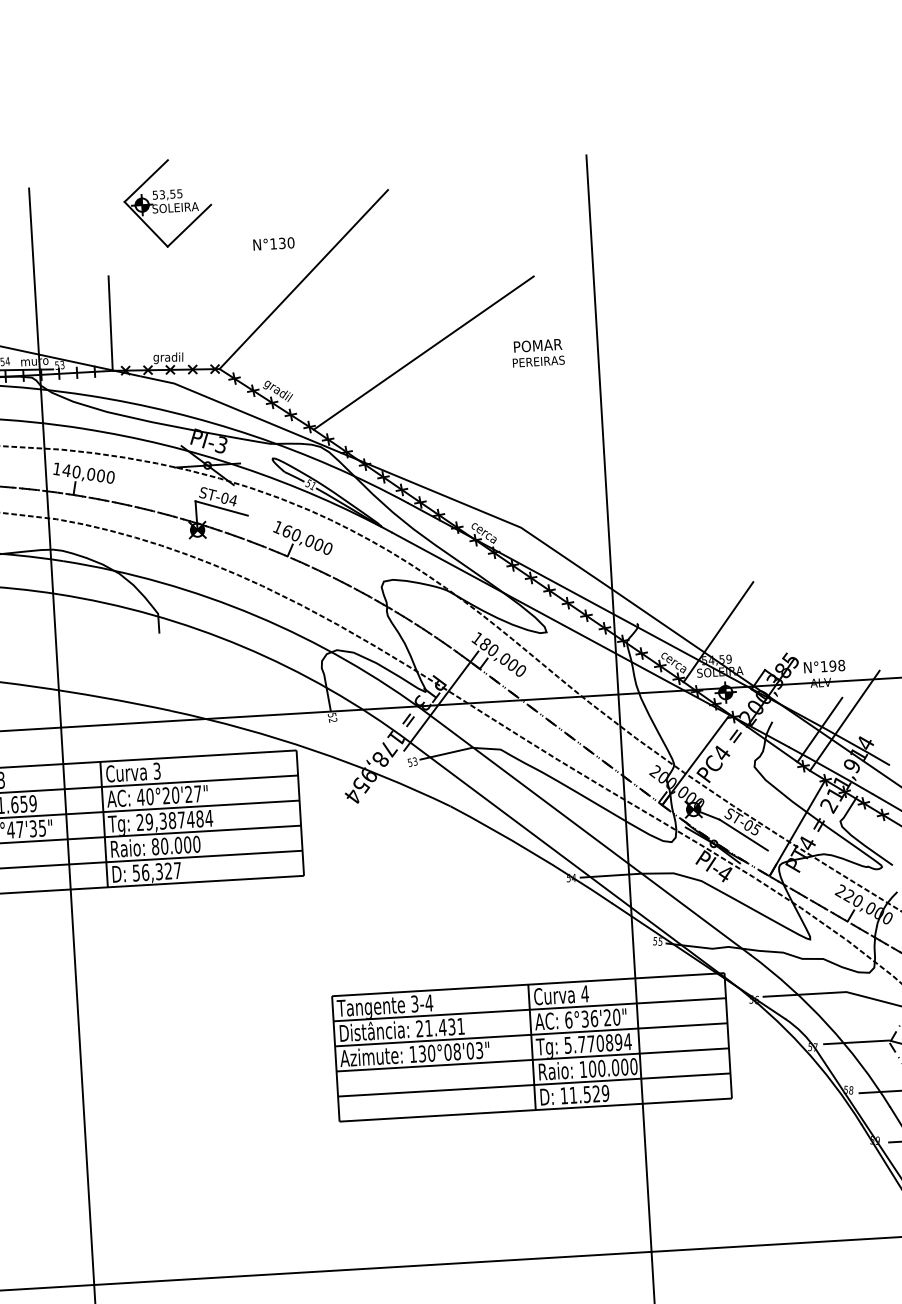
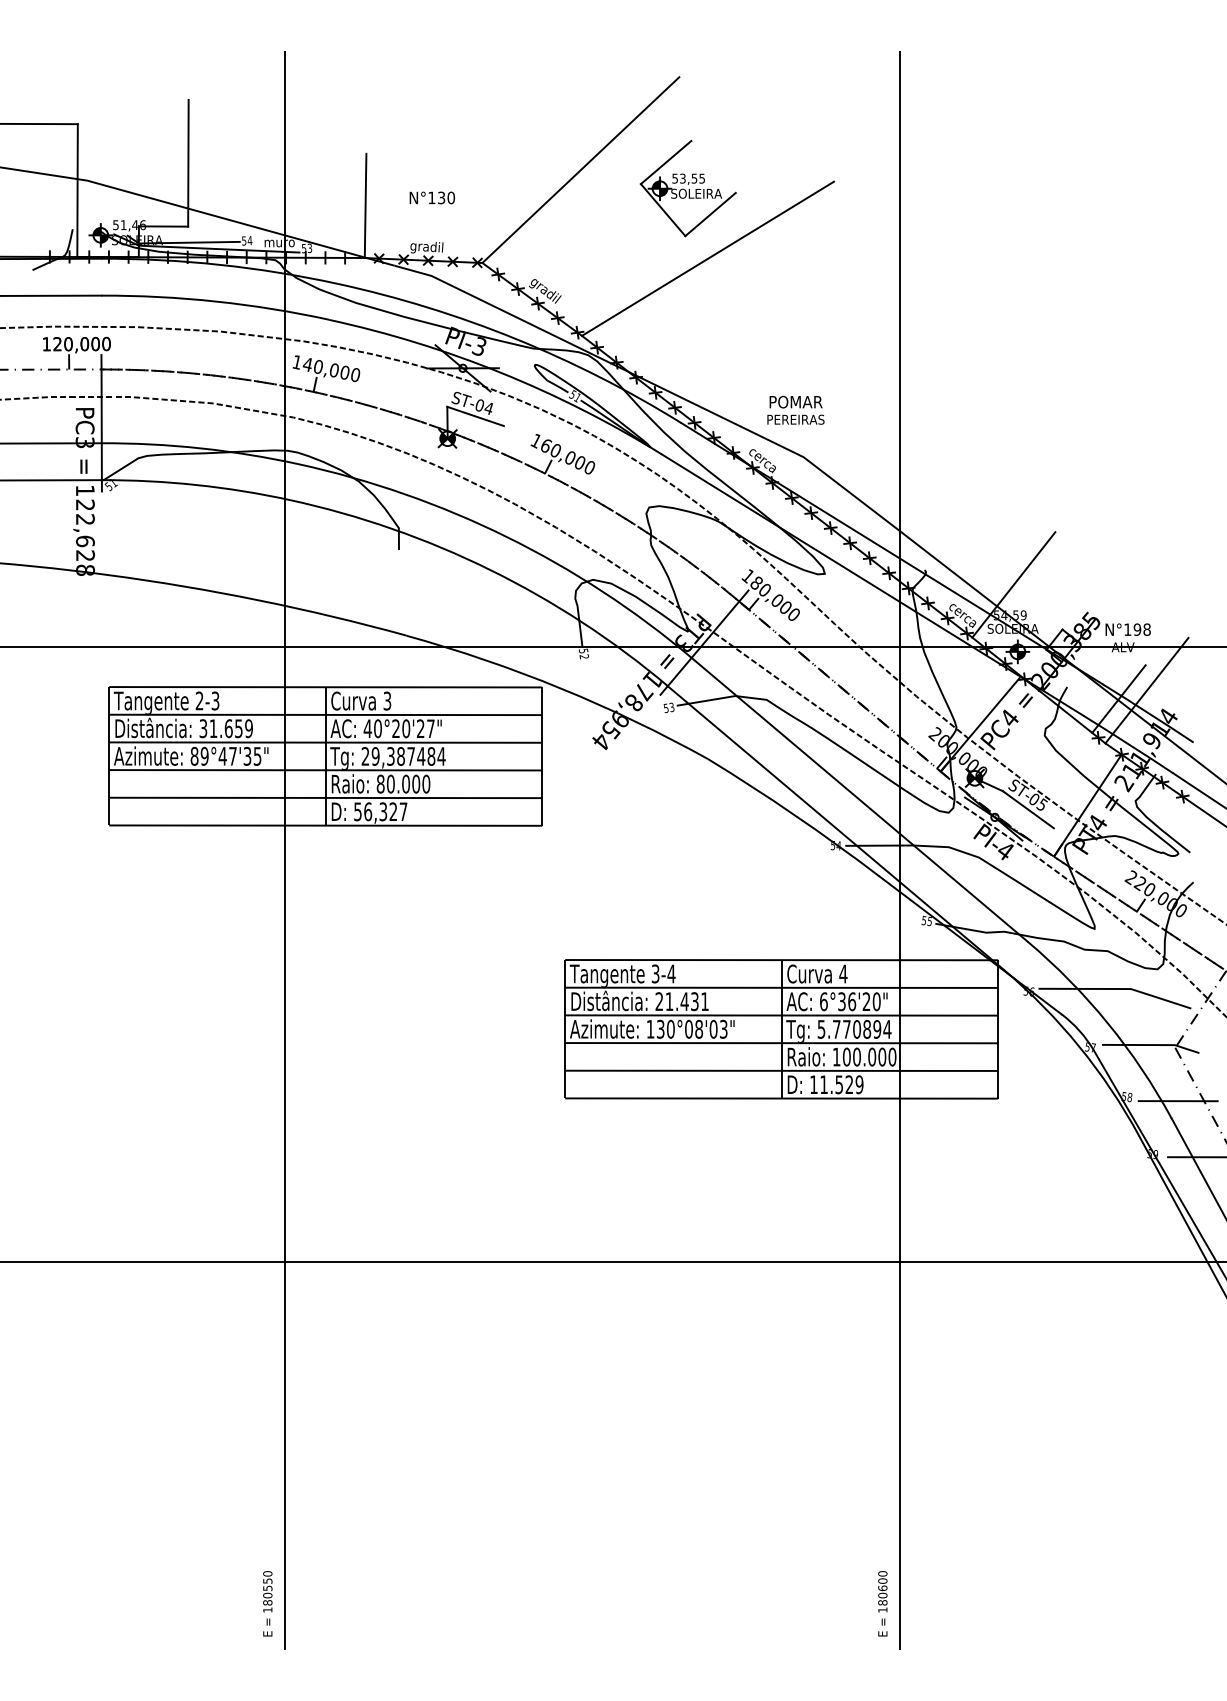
part: (167, 203) -> (687, 188), moved
text: (273, 243) -> (431, 197), moved
text: (537, 352) -> (795, 409), moved

